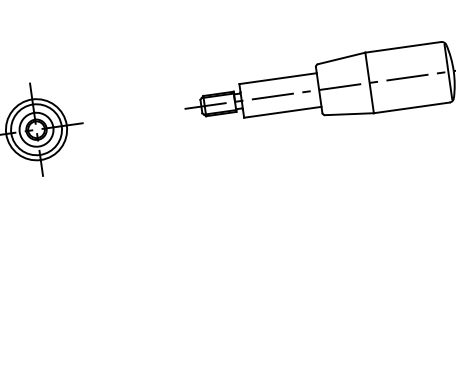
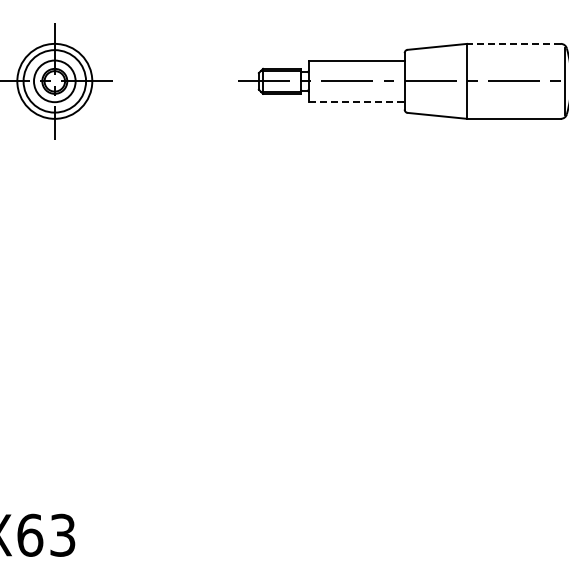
line: (403, 46) -> (514, 43), solid -> dashed
line: (282, 112) -> (356, 102), solid -> dashed

